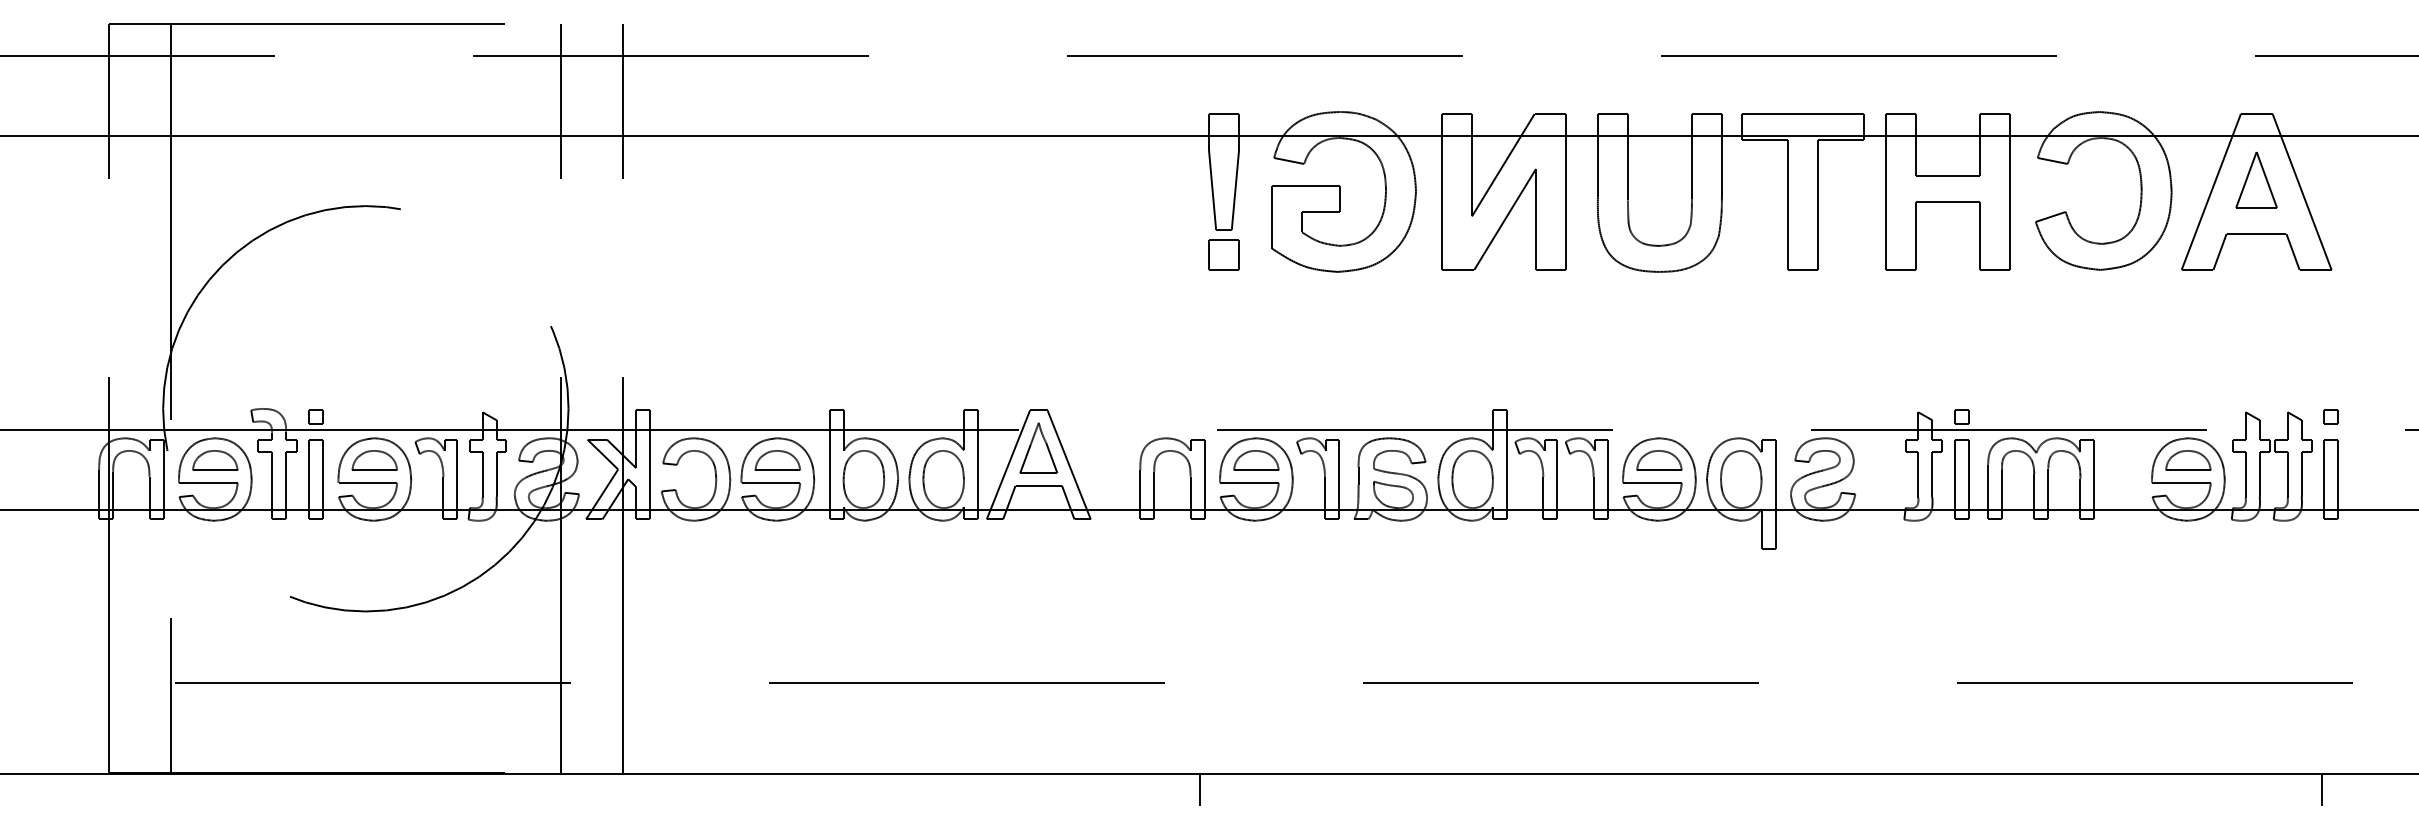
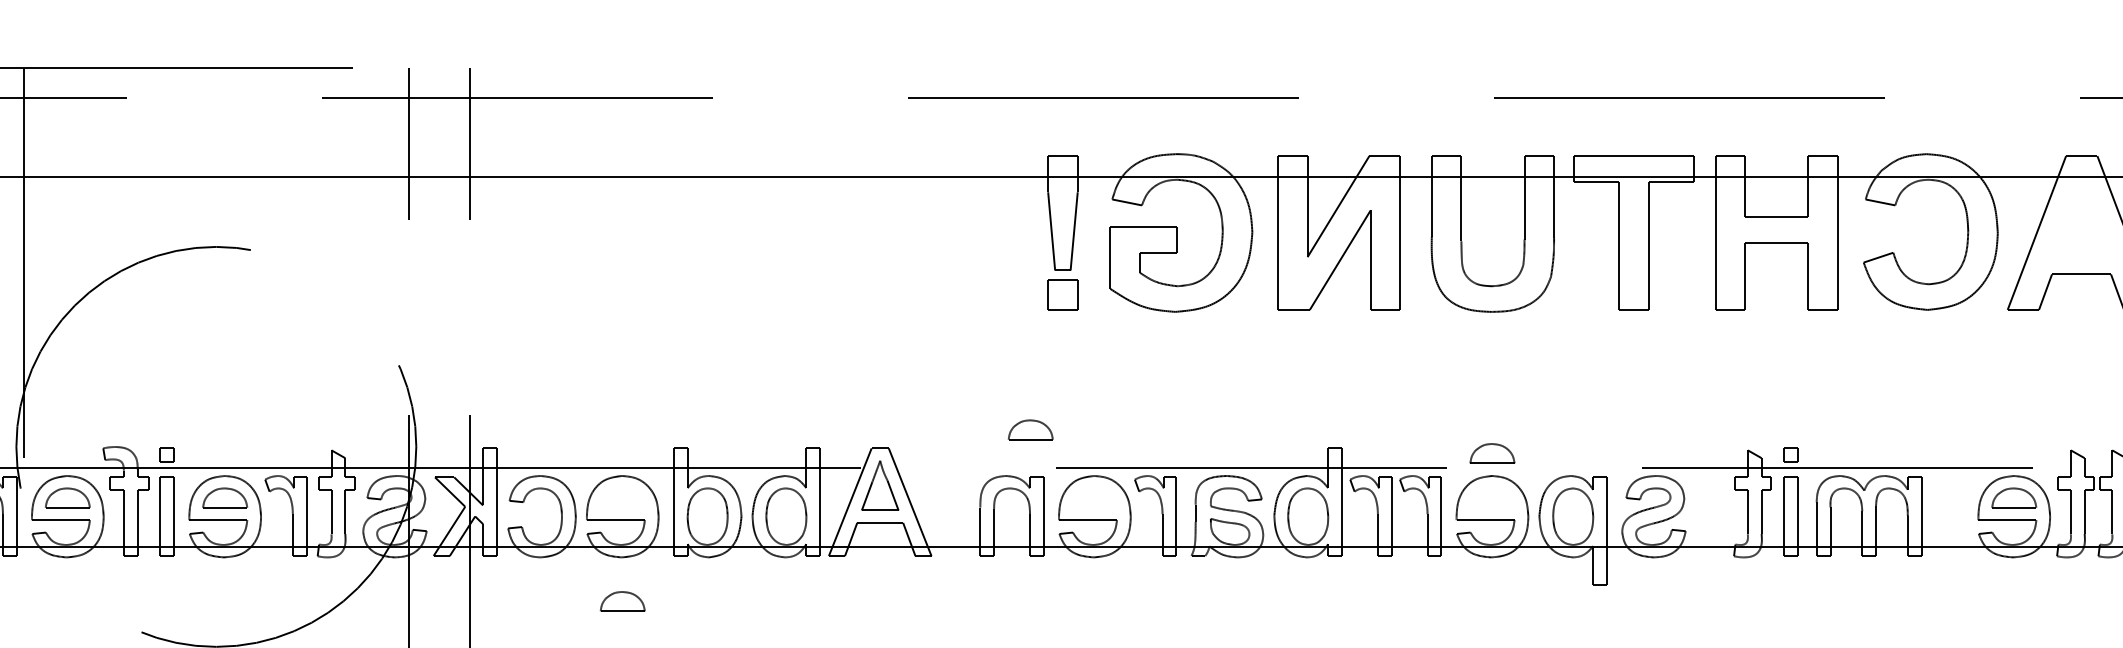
part: (2256, 179) -> (2081, 220), removed
part: (777, 460) -> (622, 601), moved
part: (1256, 460) -> (1030, 429), moved
part: (1659, 460) -> (1492, 453), moved

